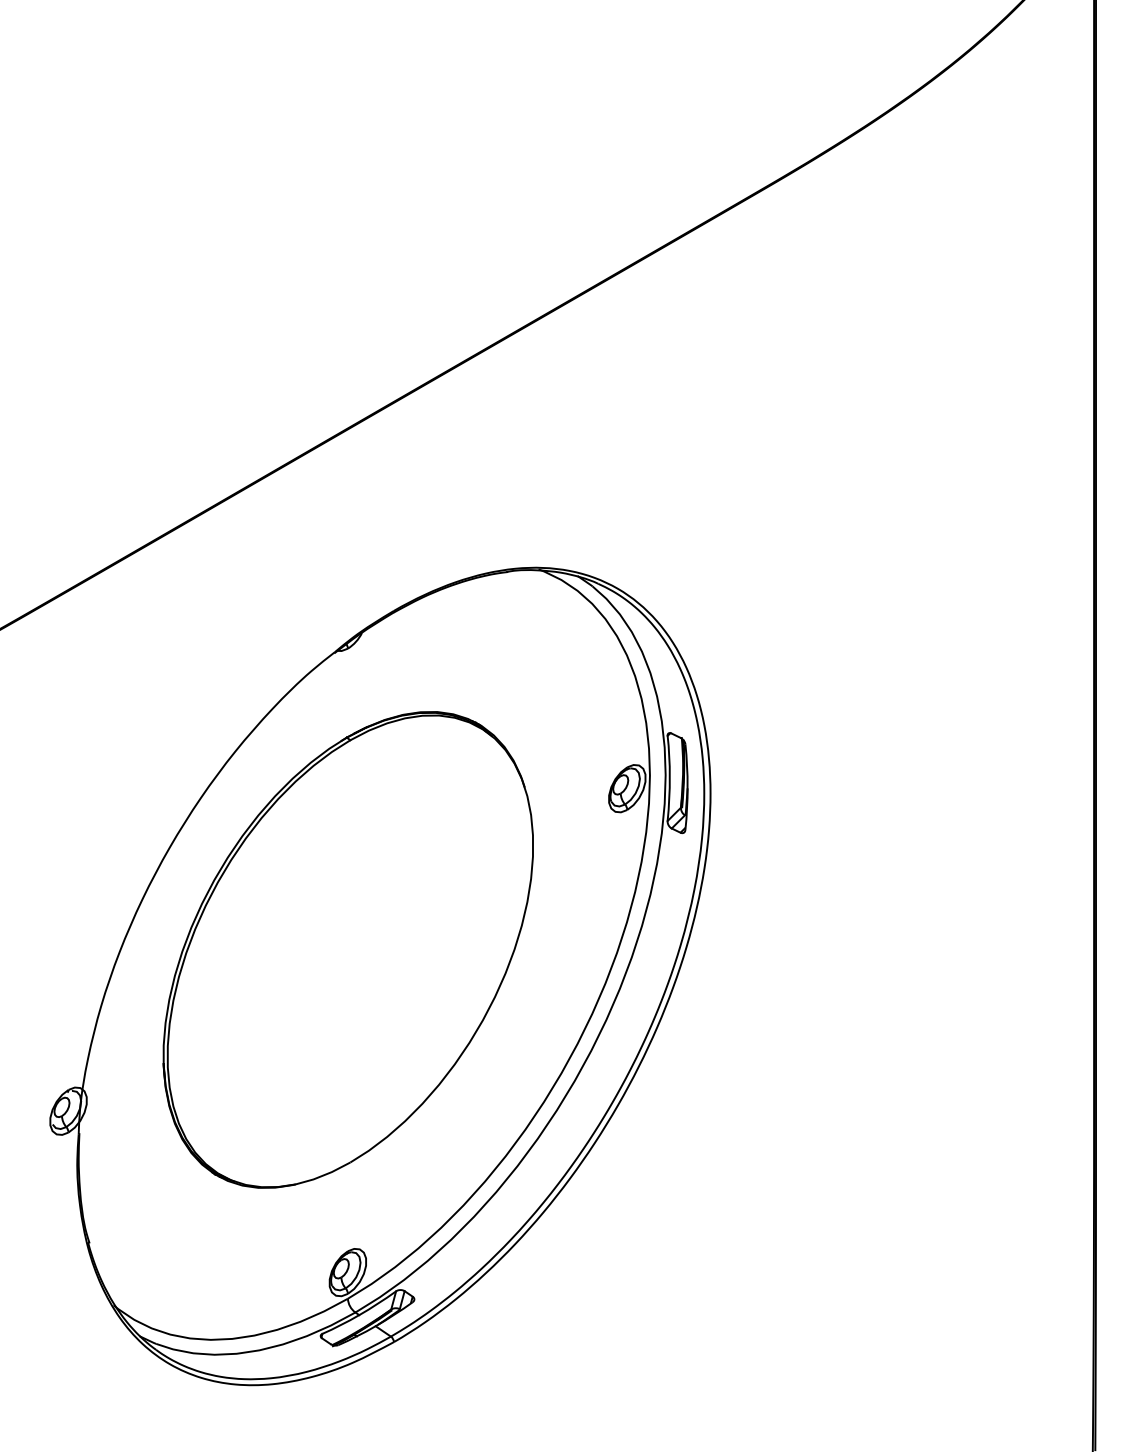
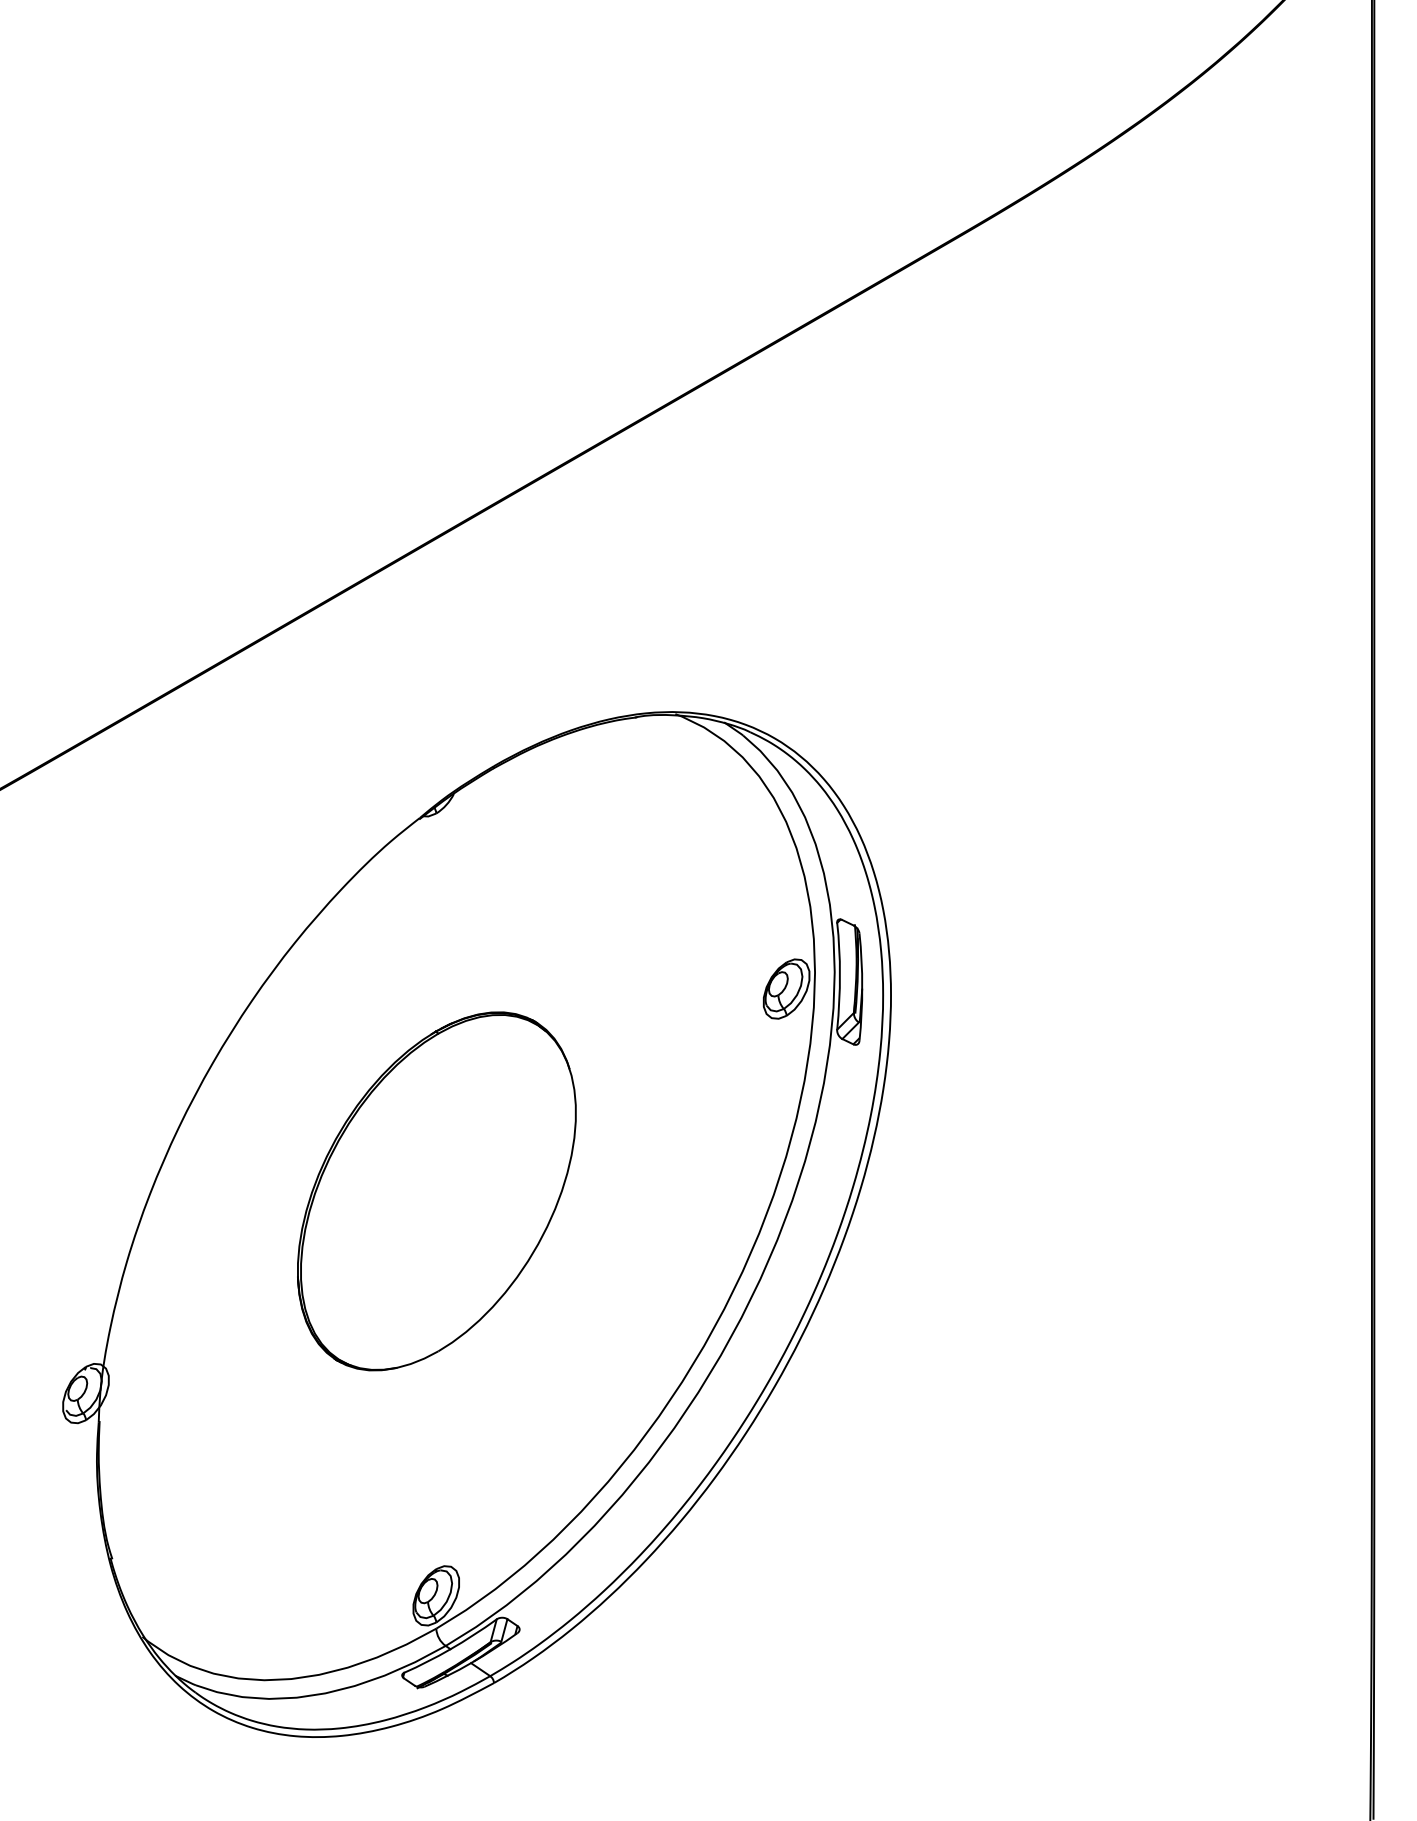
part: (348, 950) -> (436, 1191), size x0.6

